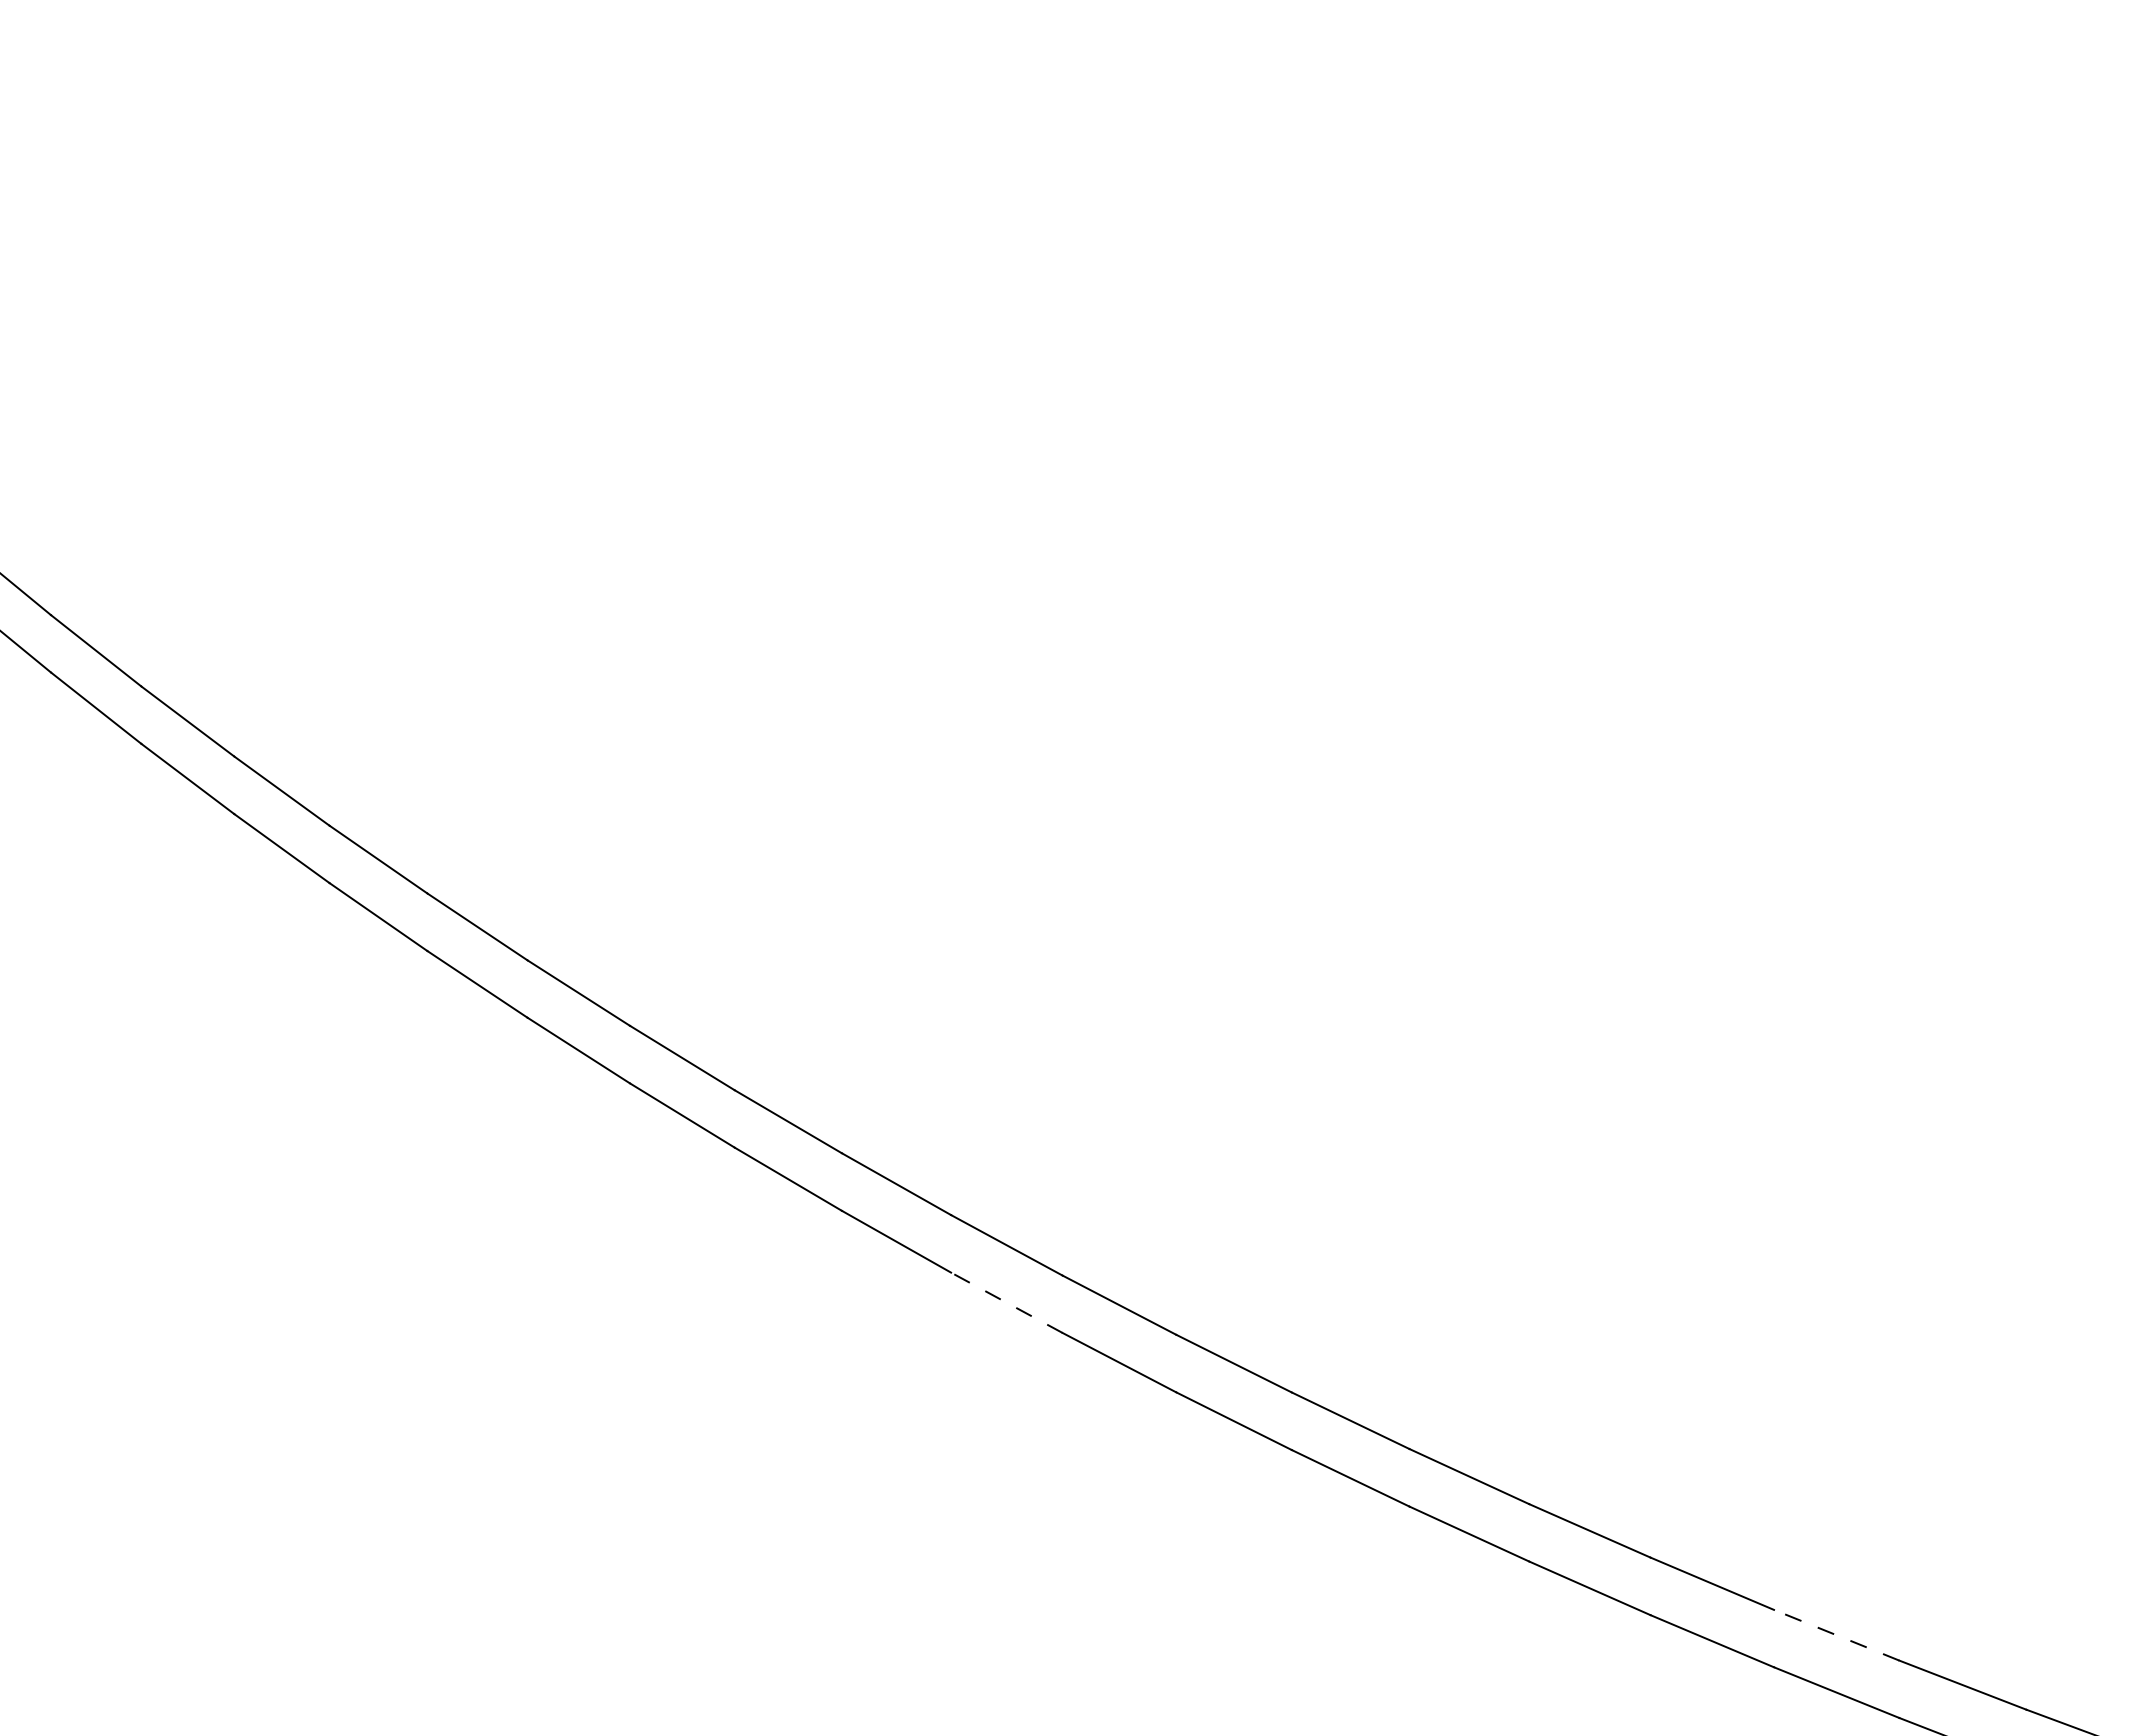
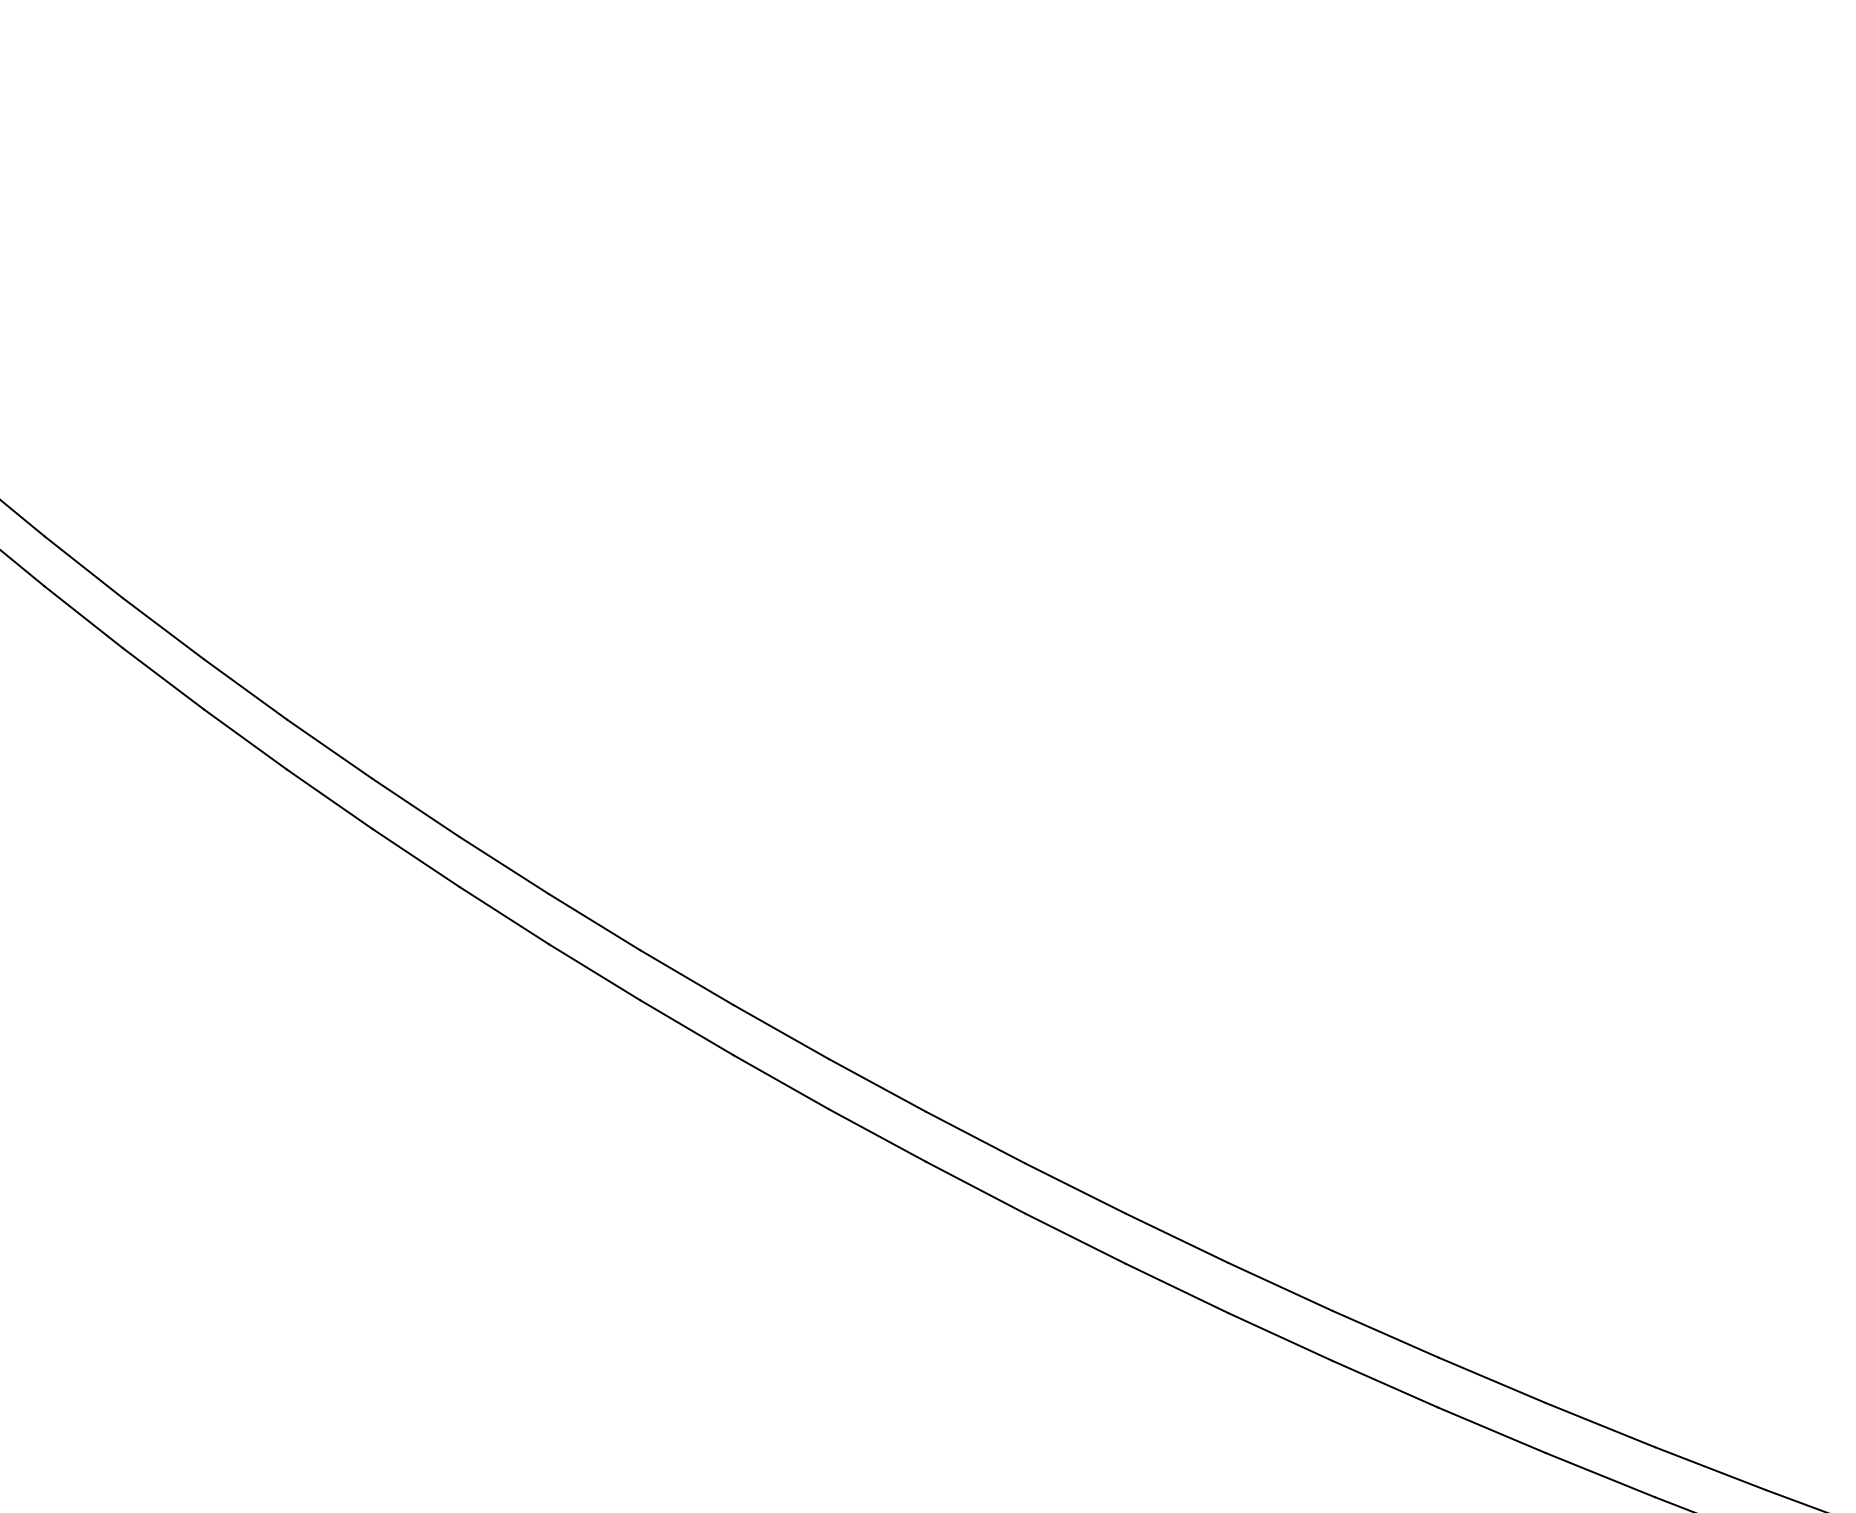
line: (1006, 1302) -> (877, 1135), dashed -> solid
line: (1836, 1635) -> (1600, 1425), dashed -> solid

